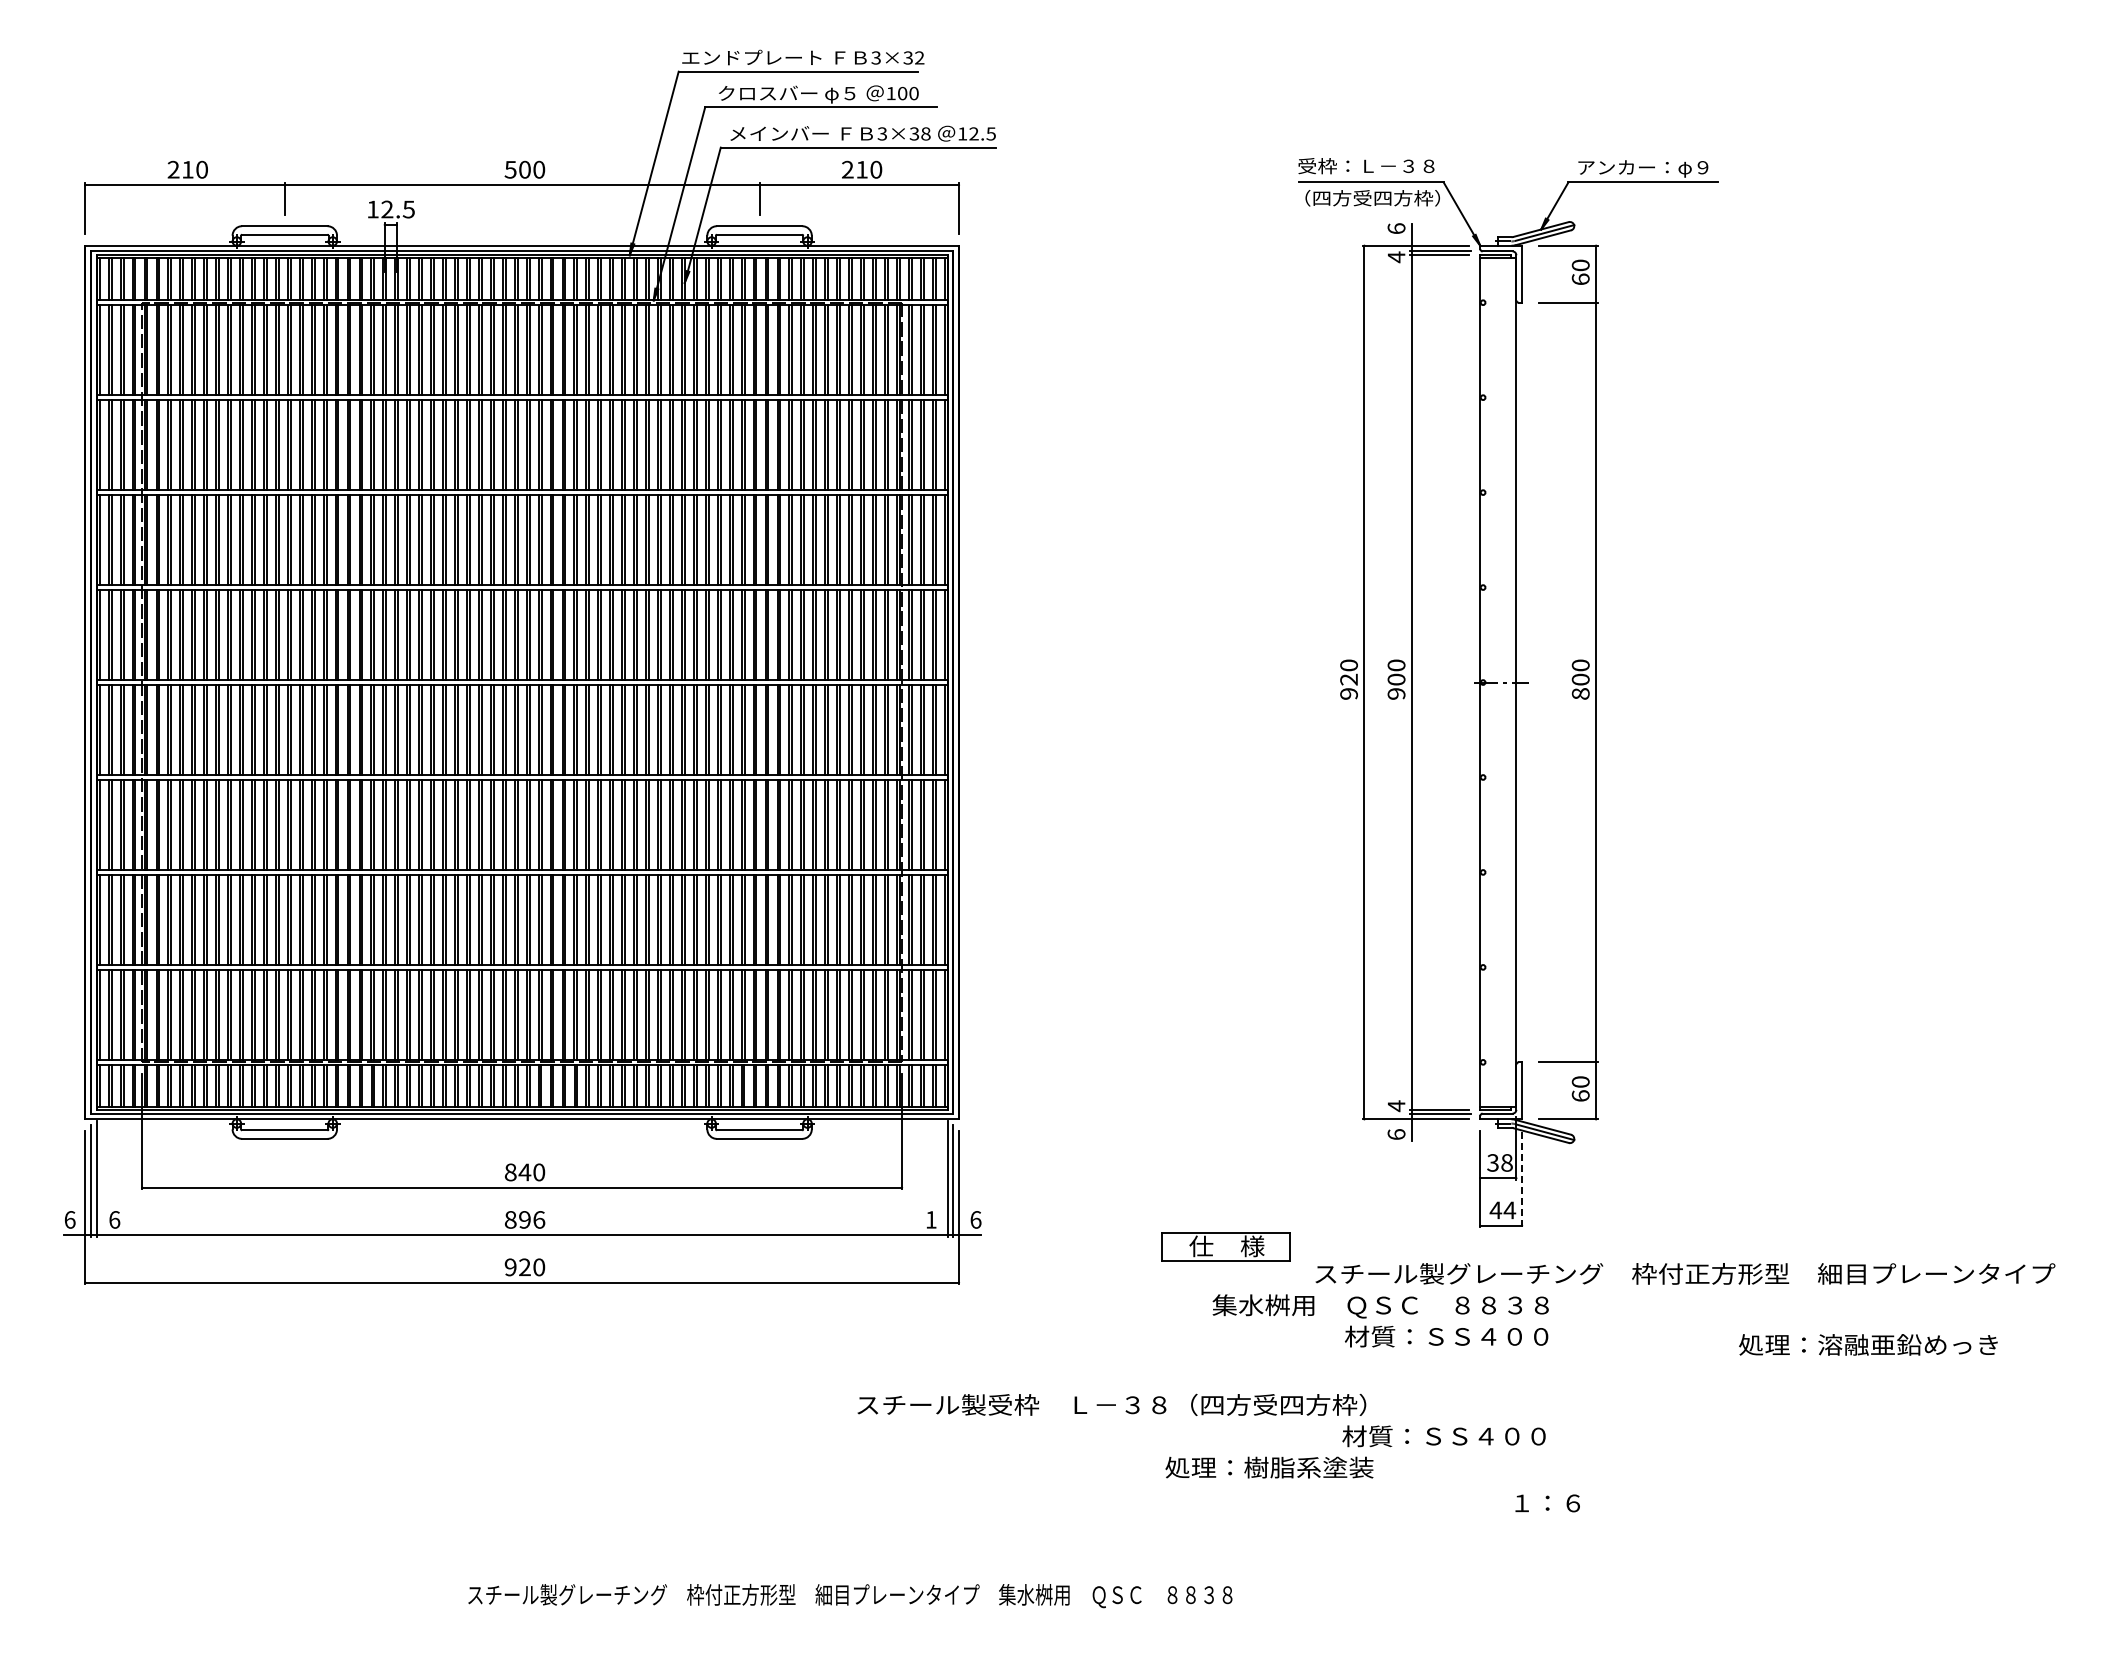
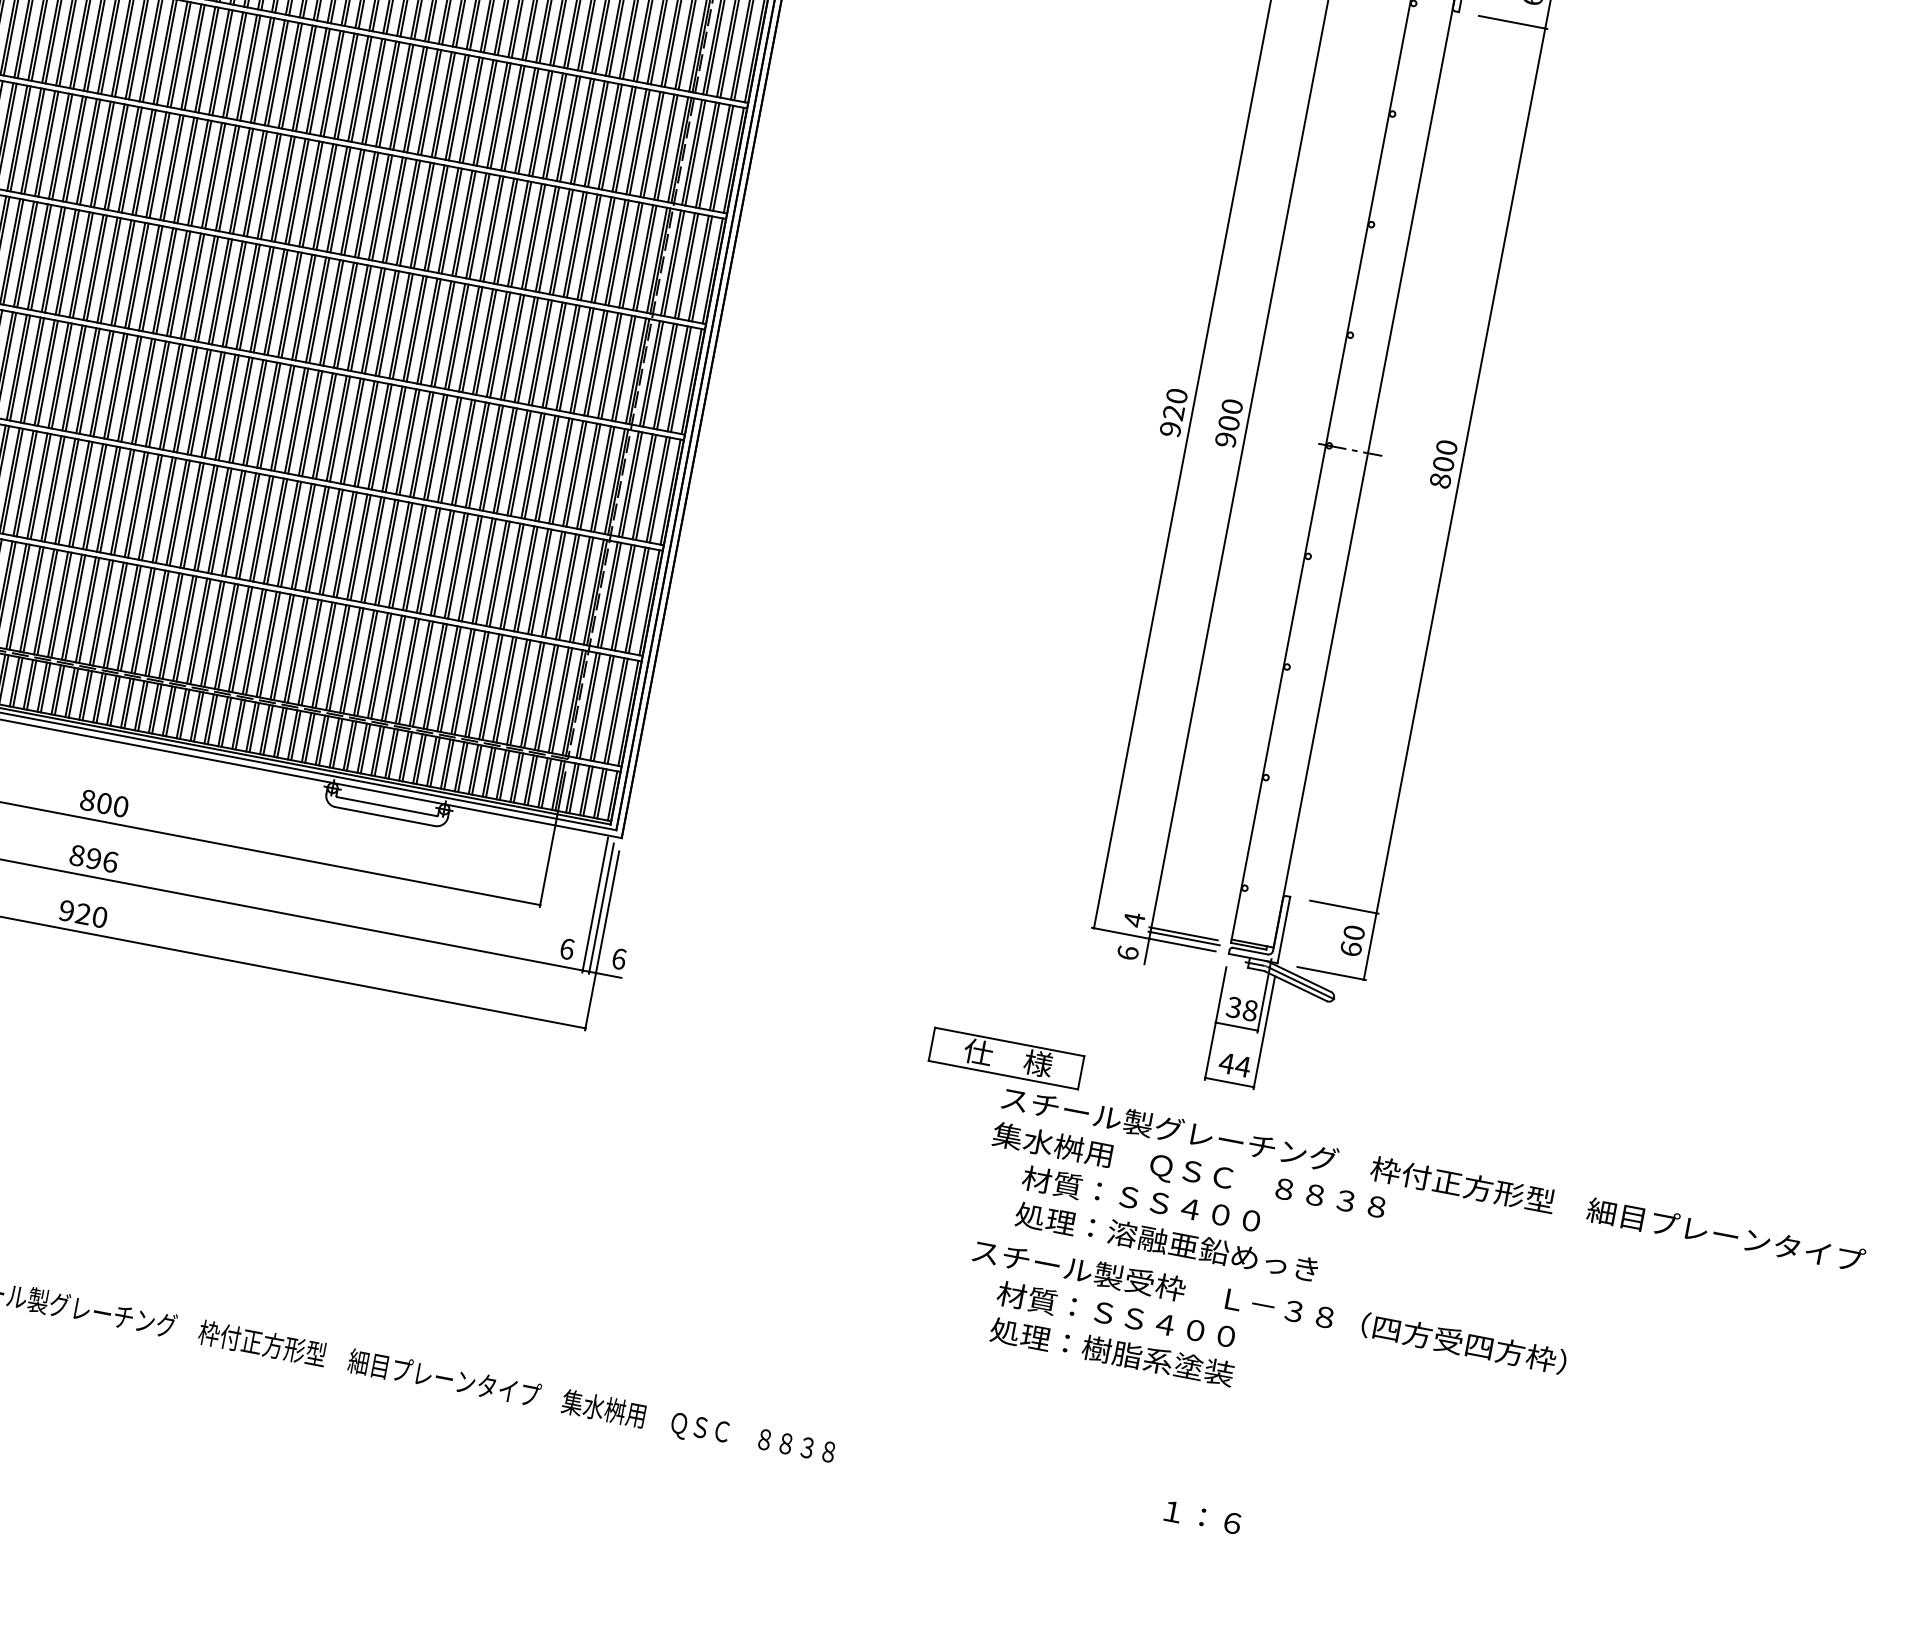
text: (524, 1172) -> (103, 803), 840 -> 800
line: (1522, 1178) -> (1264, 1032), dashed -> solid
text: (931, 1219) -> (567, 948), 1 -> 6
part: (1225, 1246) -> (1006, 1057), moved
text: (1380, 1306) -> (1188, 1172), moved
text: (1868, 1344) -> (1167, 1241), moved
text: (1111, 1404) -> (1269, 1305), moved
text: (1269, 1467) -> (1112, 1351), moved
text: (1547, 1503) -> (1202, 1517), moved

